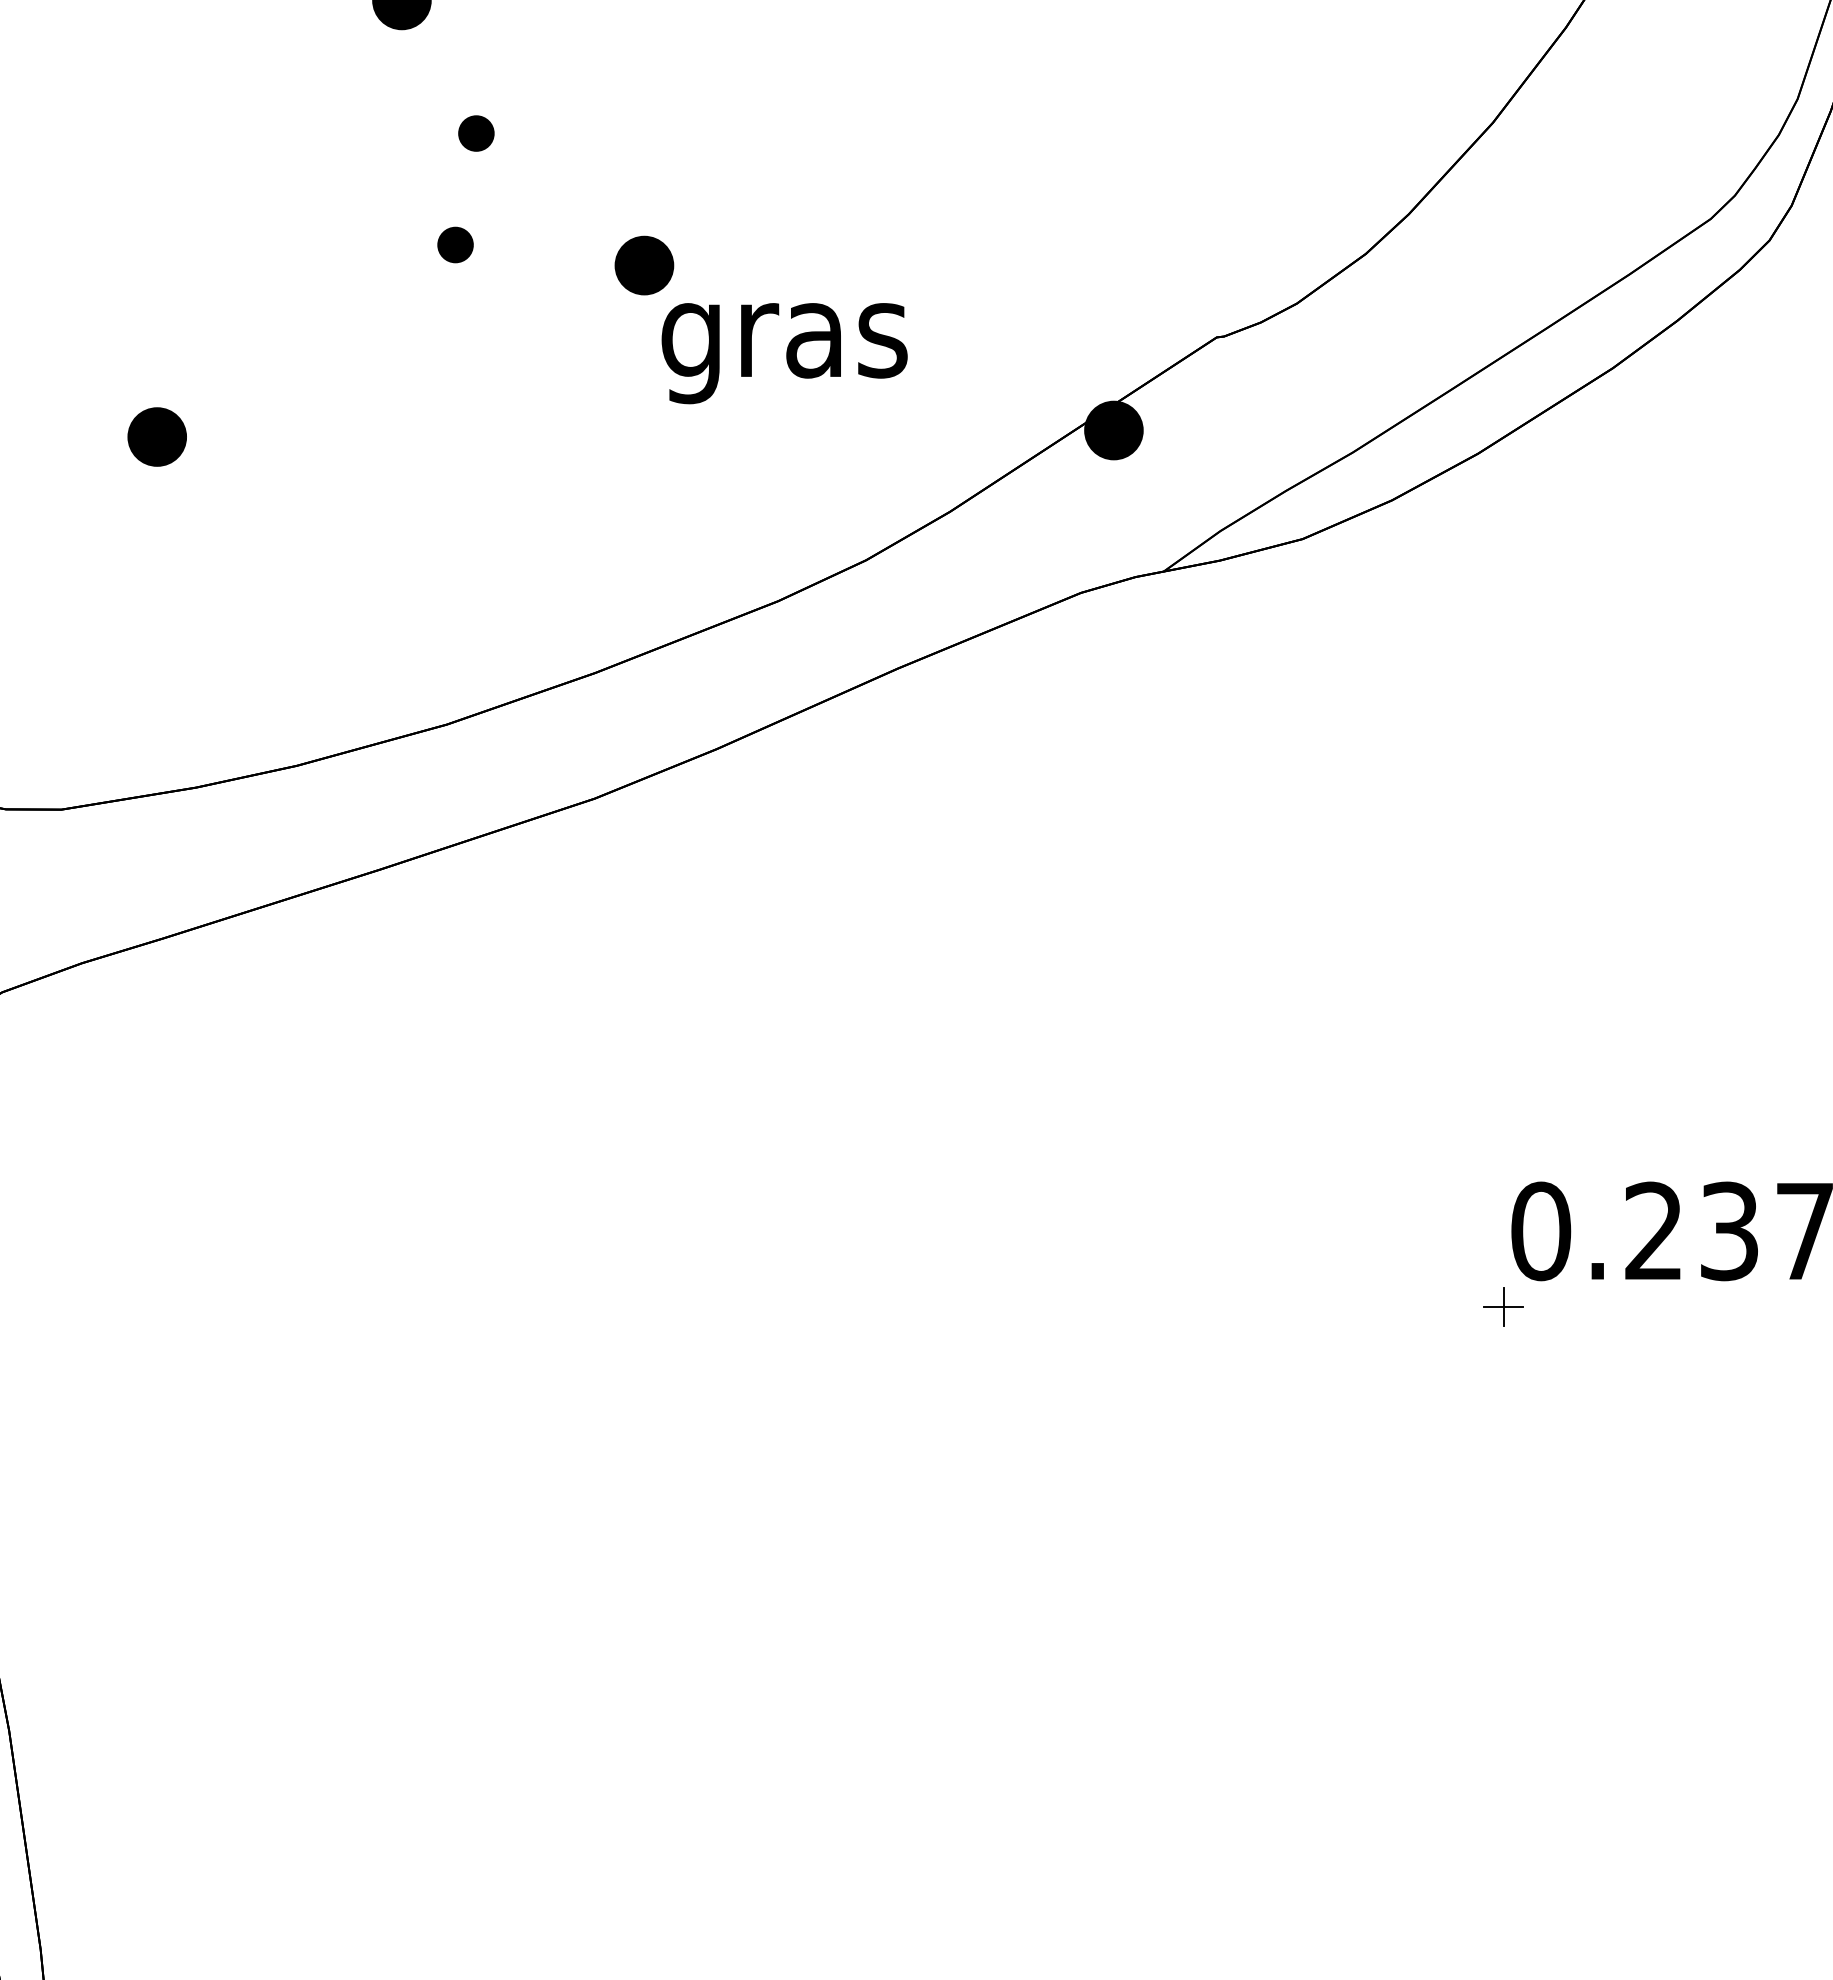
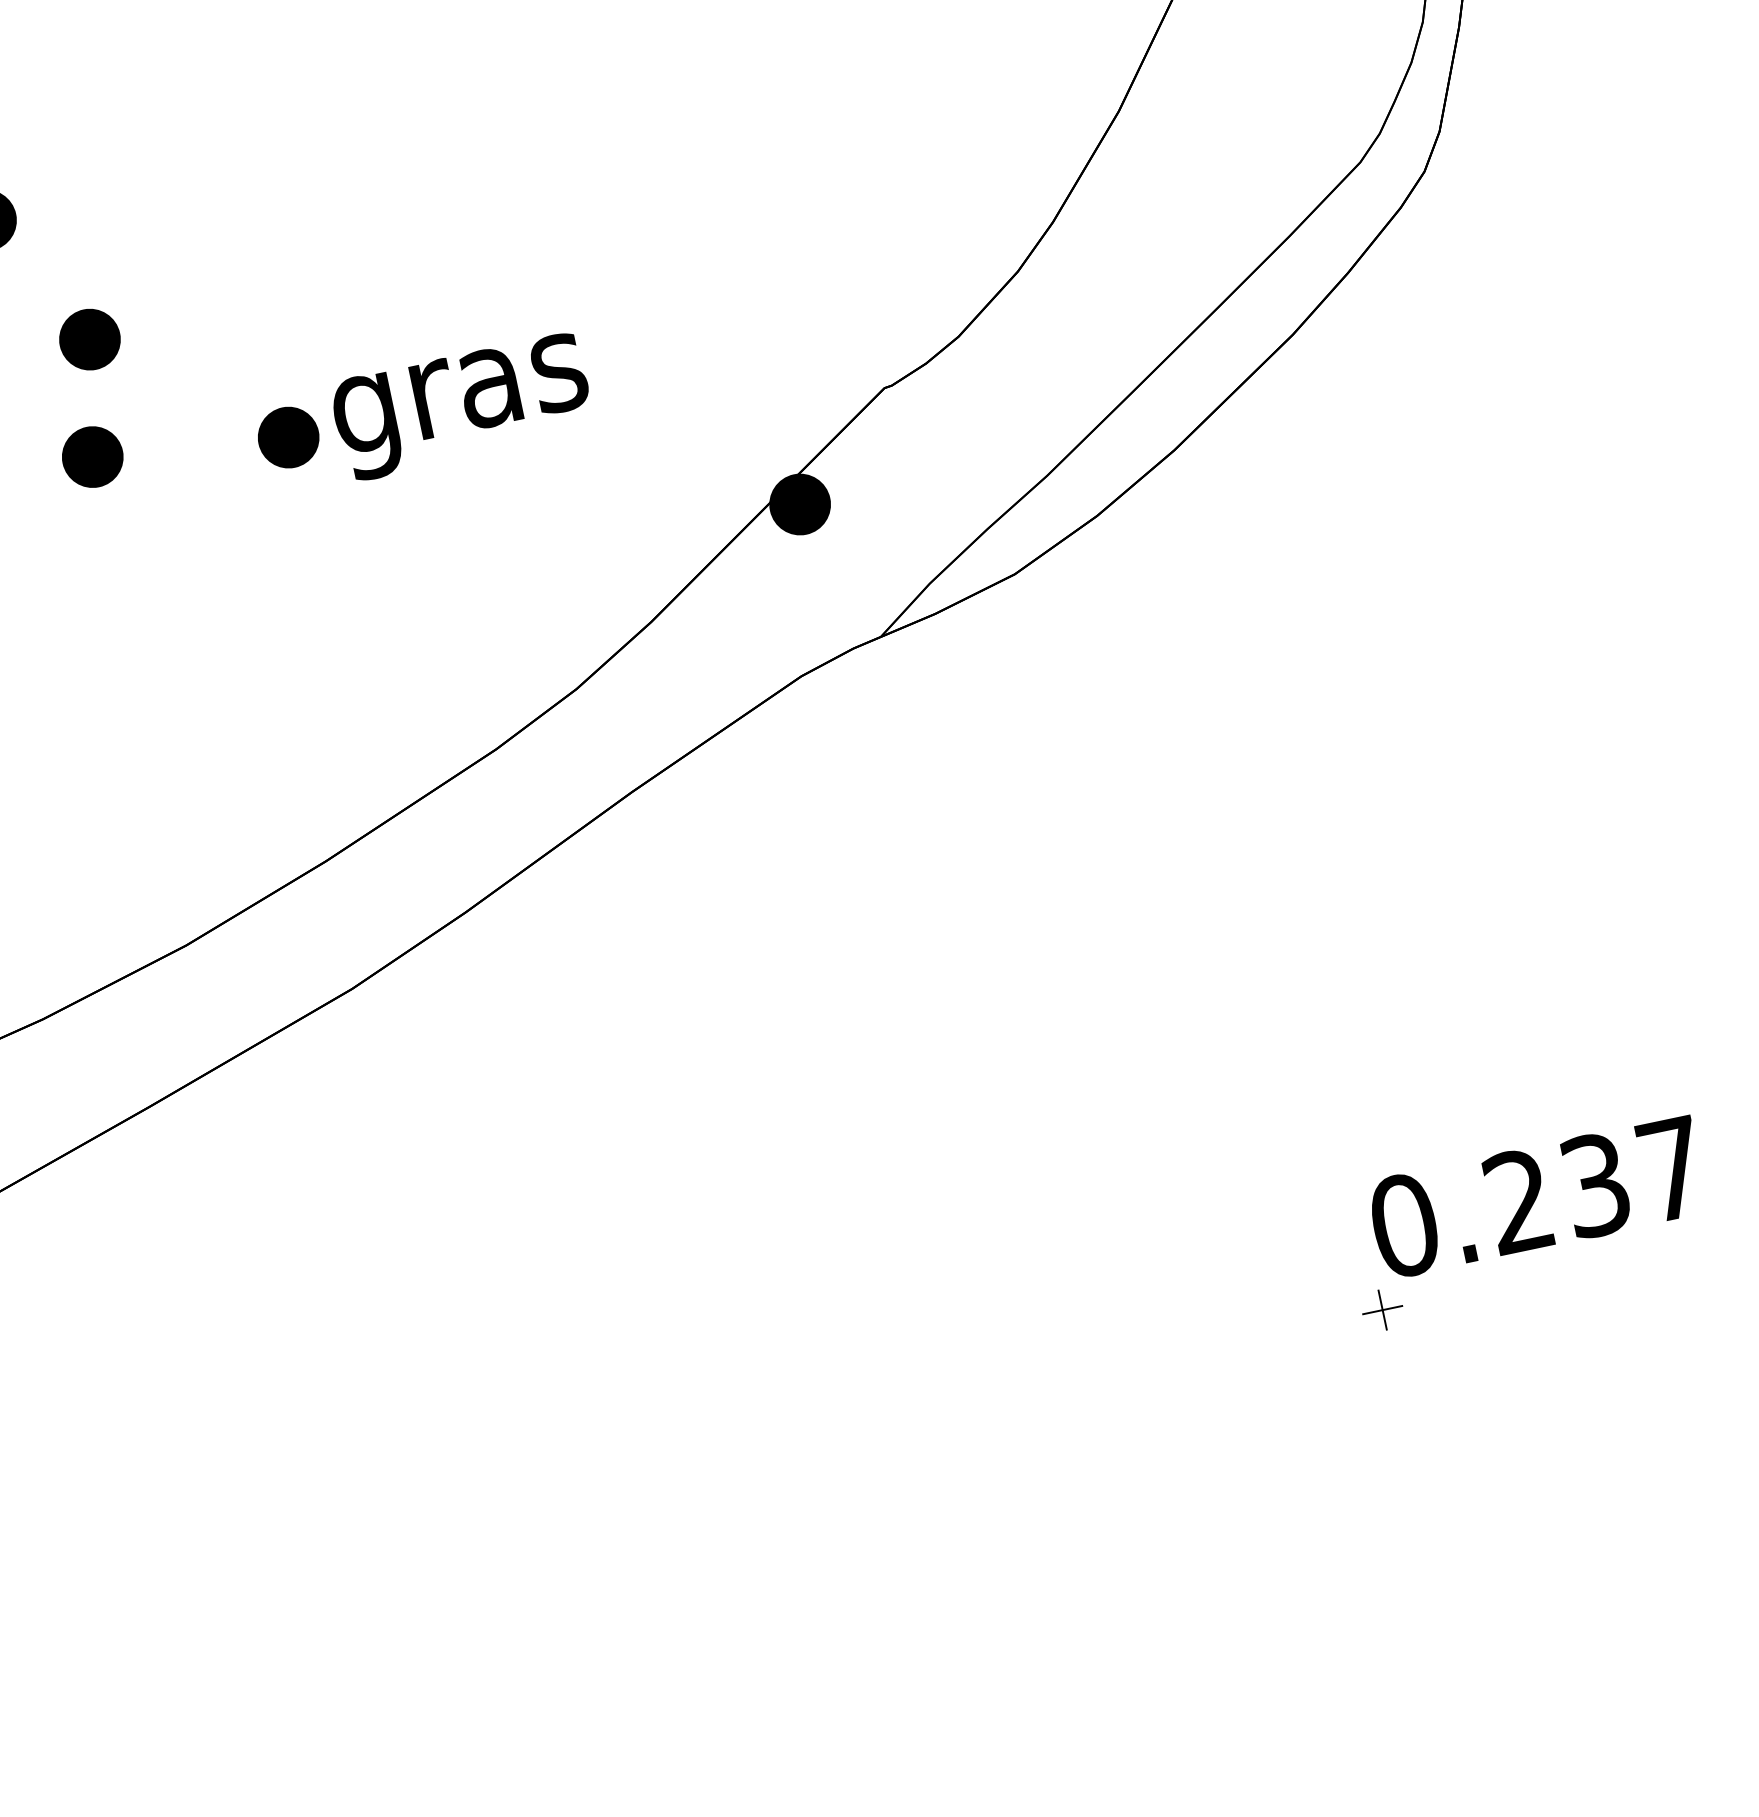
part: (476, 133) -> (90, 339), size x1.67
part: (455, 244) -> (92, 456), size x1.67
text: (784, 353) -> (462, 407), moved

